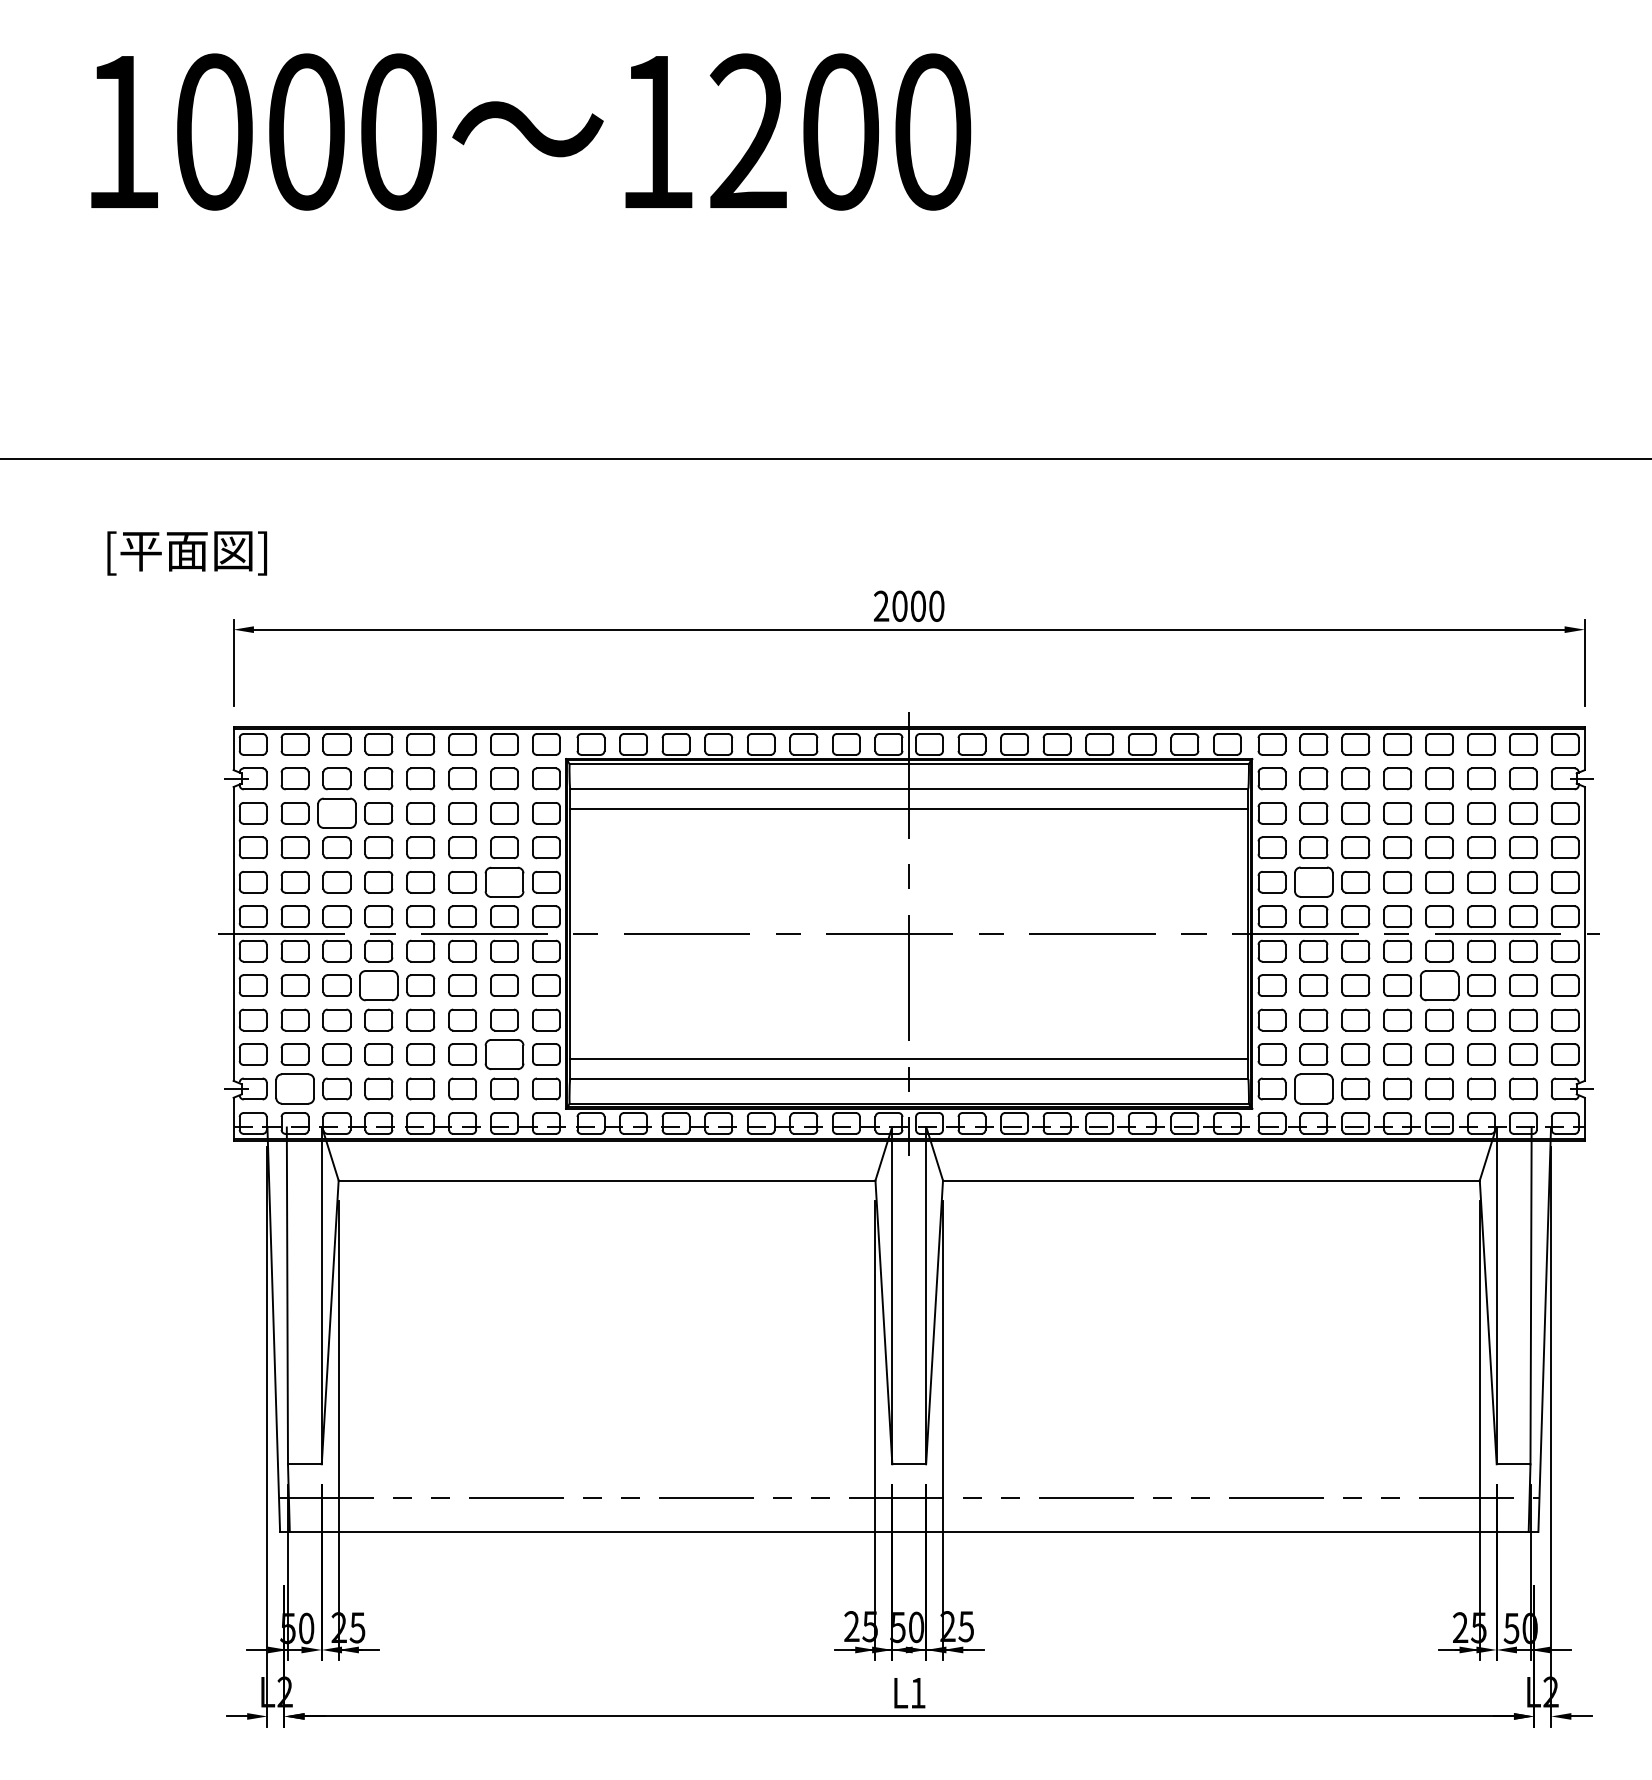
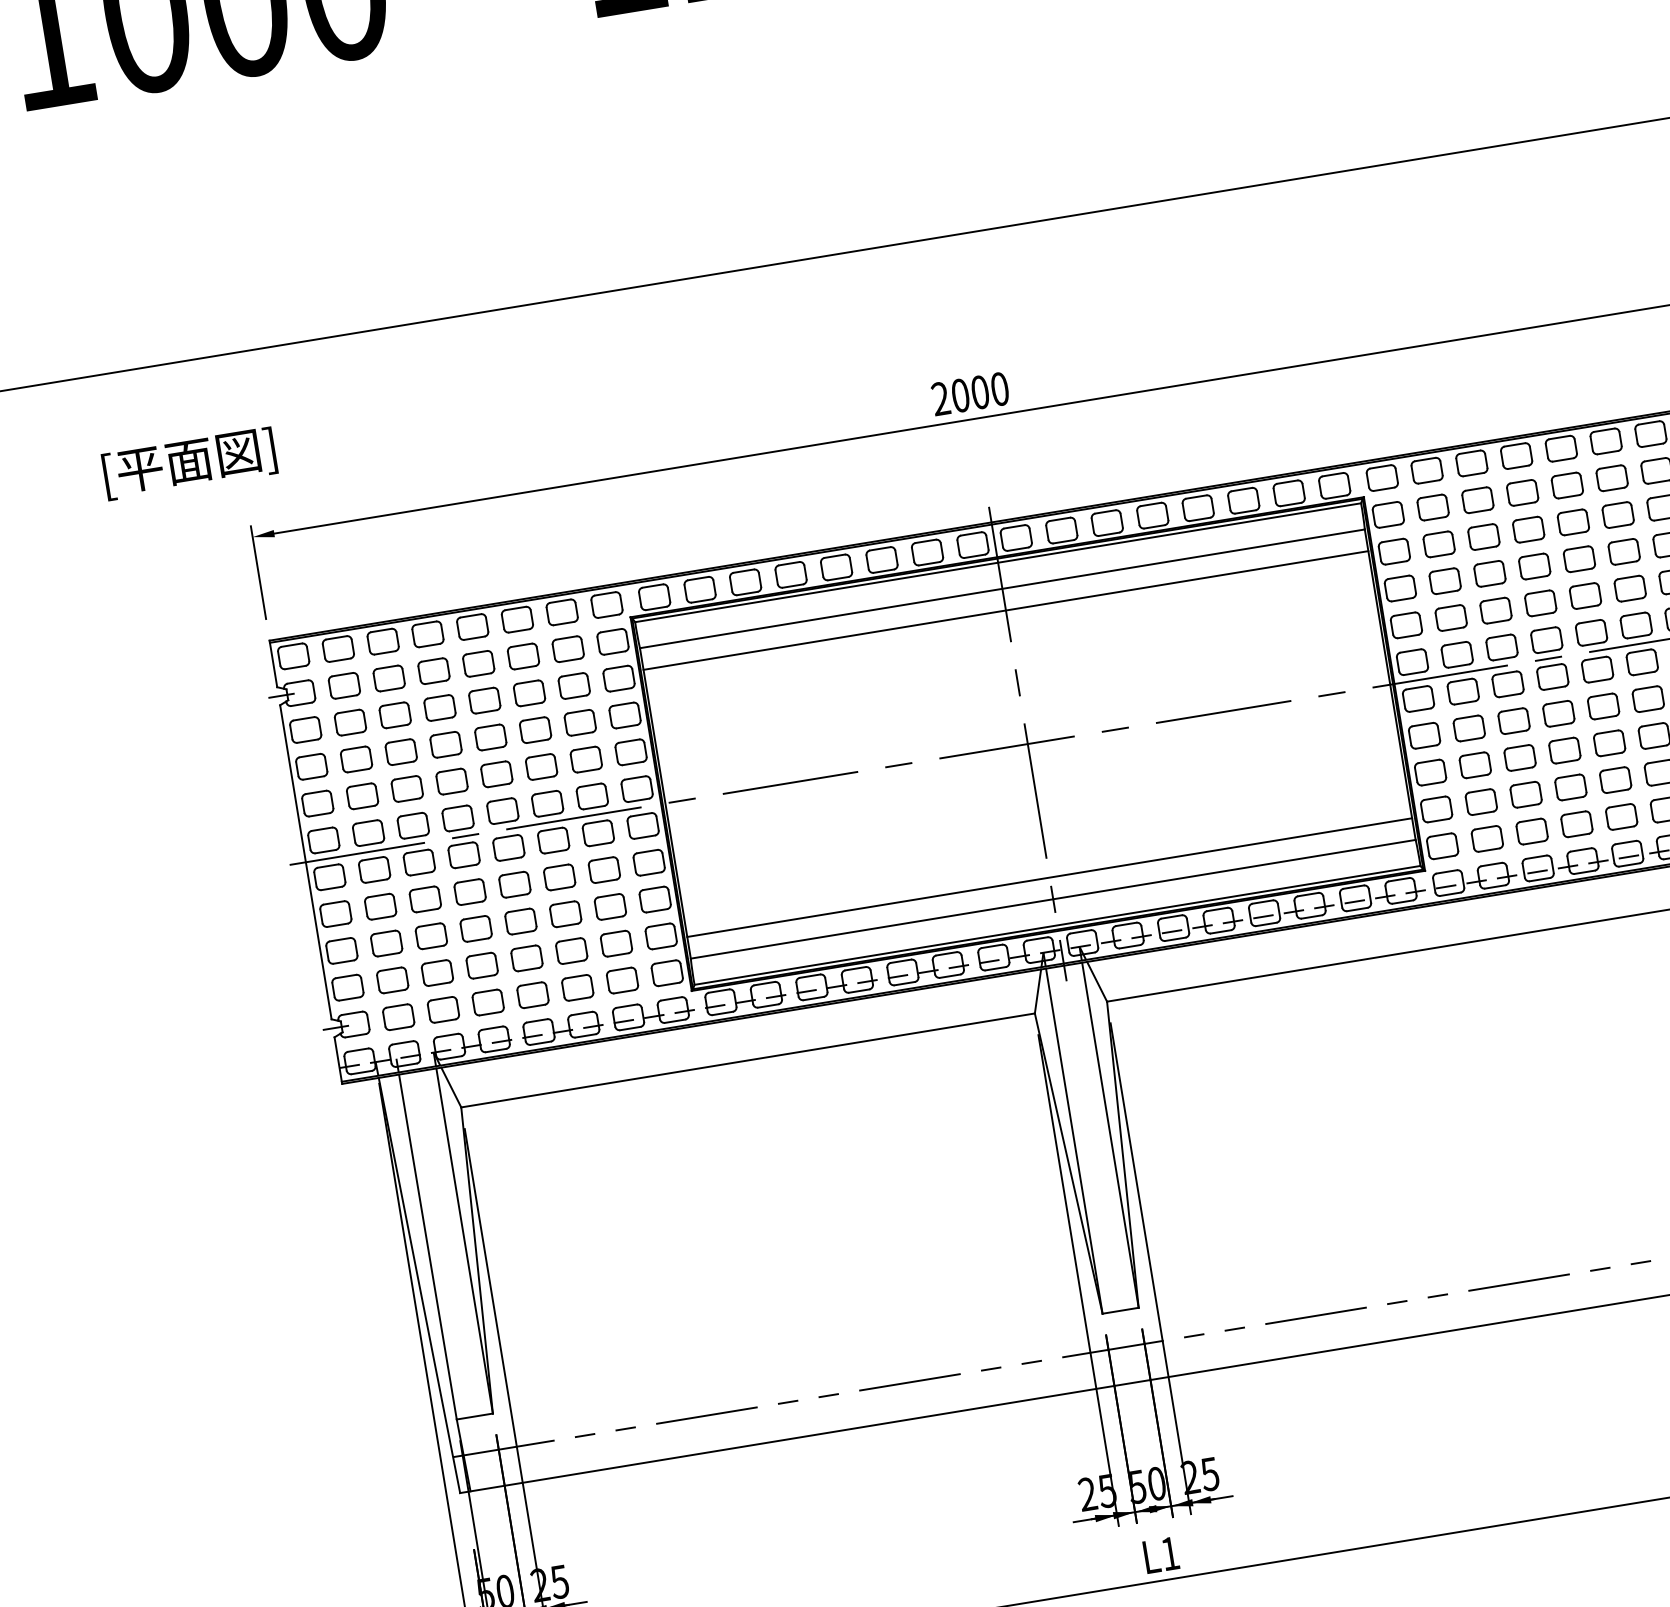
part: (336, 813) -> (394, 715), size x0.71
part: (504, 881) -> (586, 758), size x0.71
part: (1313, 882) -> (1450, 618), size x0.71
part: (378, 985) -> (469, 892), size x0.71
part: (1439, 985) -> (1603, 706), size x0.71
part: (504, 1054) -> (616, 943), size x0.71
part: (294, 1088) -> (397, 1016), size x0.71
part: (1313, 1088) -> (1486, 838), size x0.71

